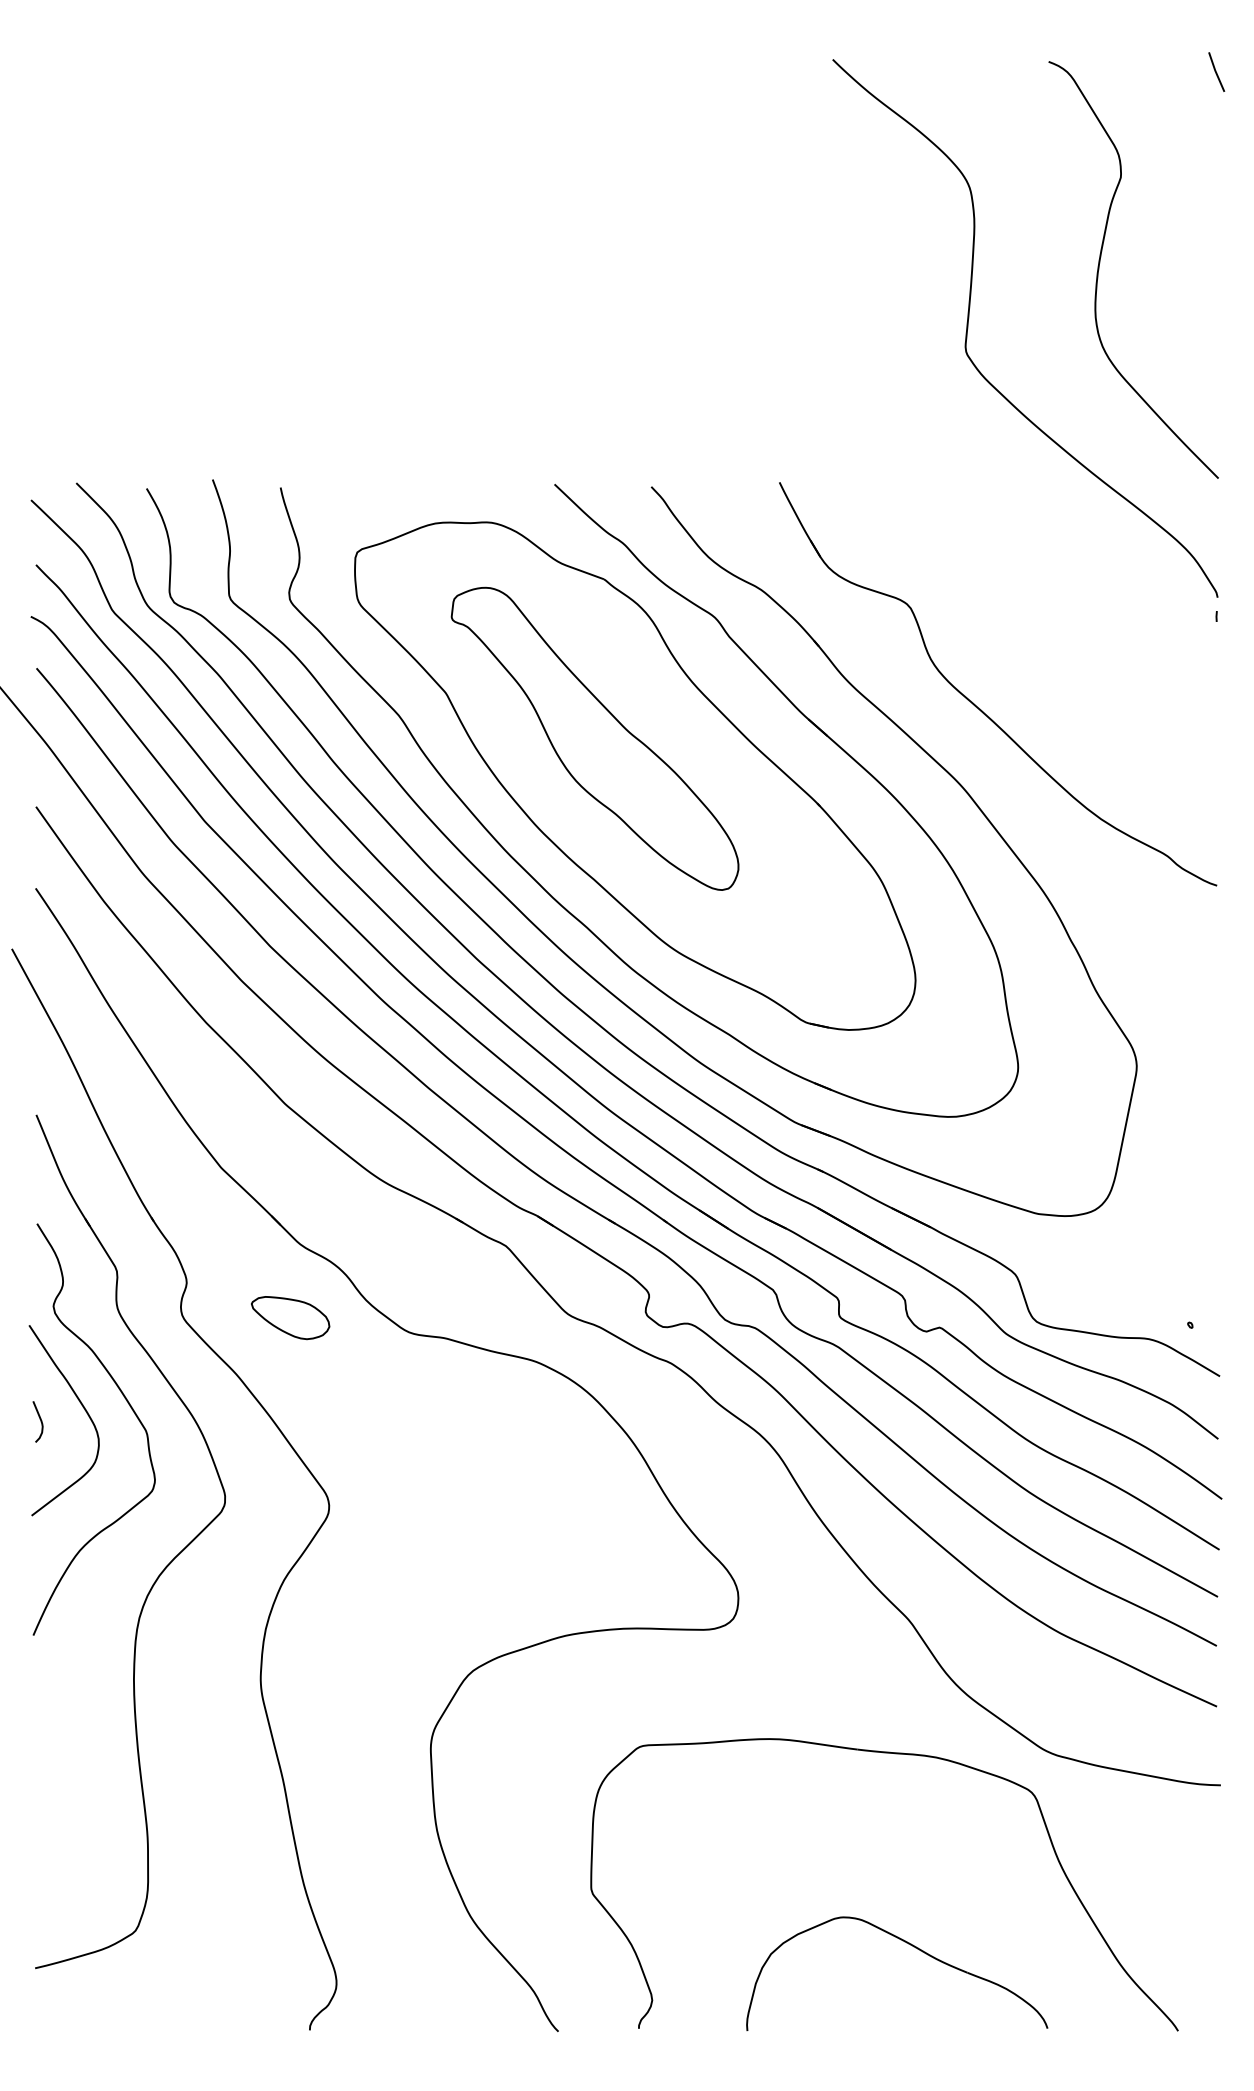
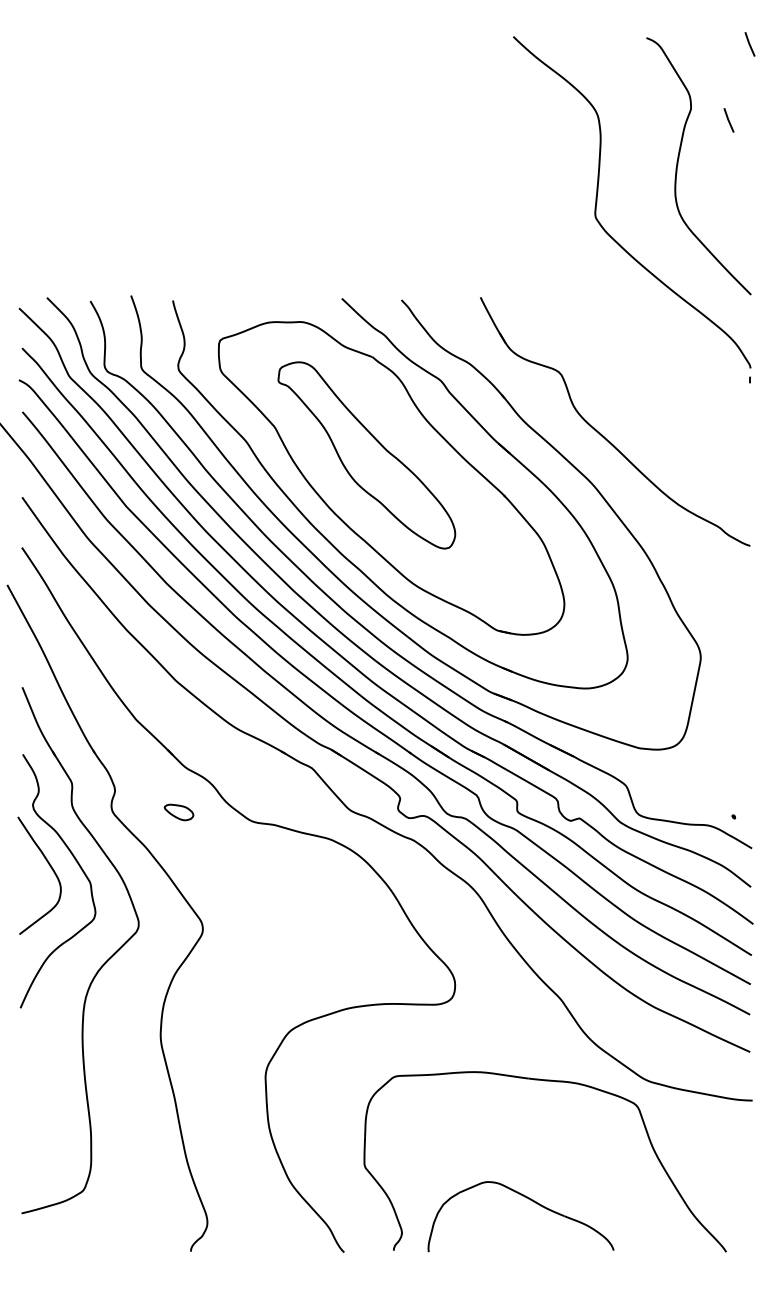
line: (1181, 195) -> (728, 120), added
part: (289, 1317) -> (178, 812), size x0.6
curve: (39, 1421) -> (24, 876), removed
part: (909, 1945) -> (528, 1199), moved

